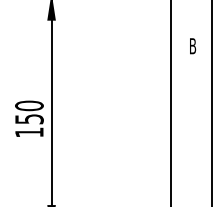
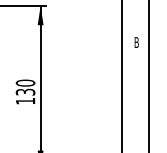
text: (27, 118) -> (24, 91), 150 -> 130

